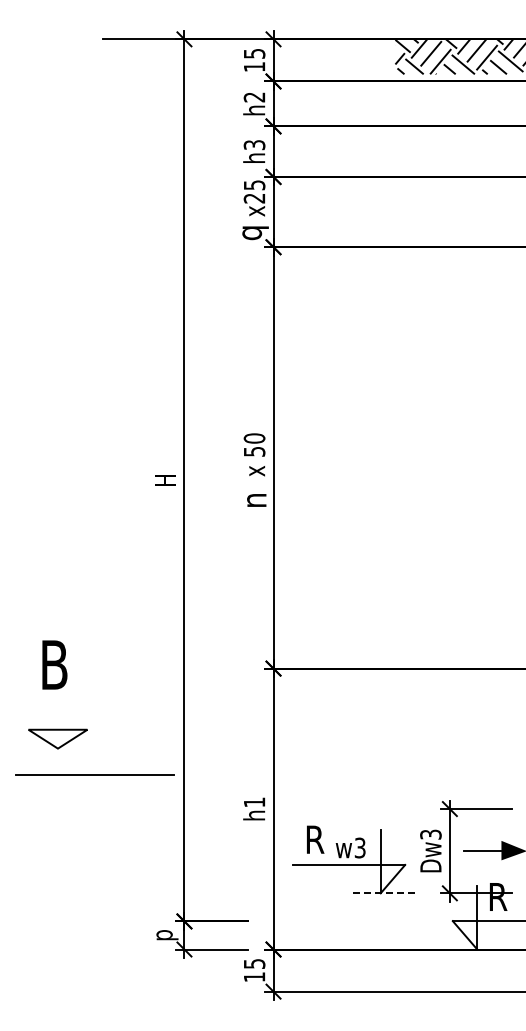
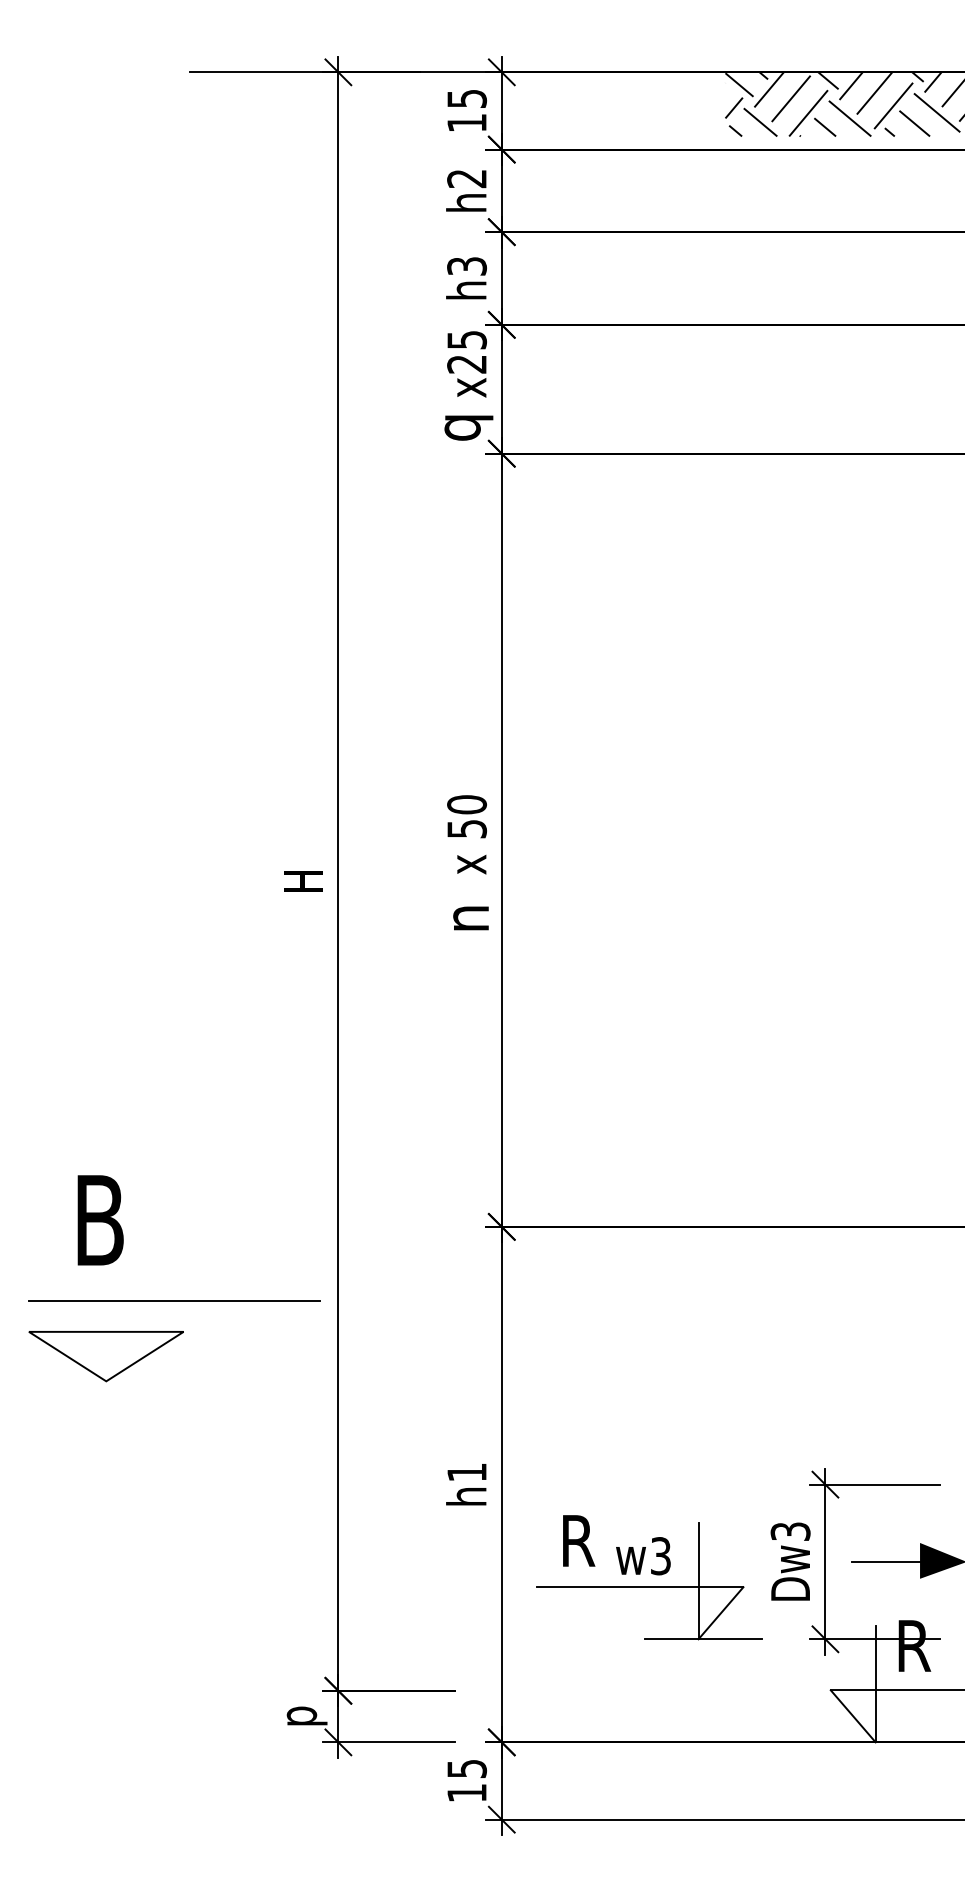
part: (57, 738) -> (105, 1355), size x1.43
line: (94, 774) -> (173, 1300), moved
line: (383, 893) -> (703, 1639), dashed -> solid

